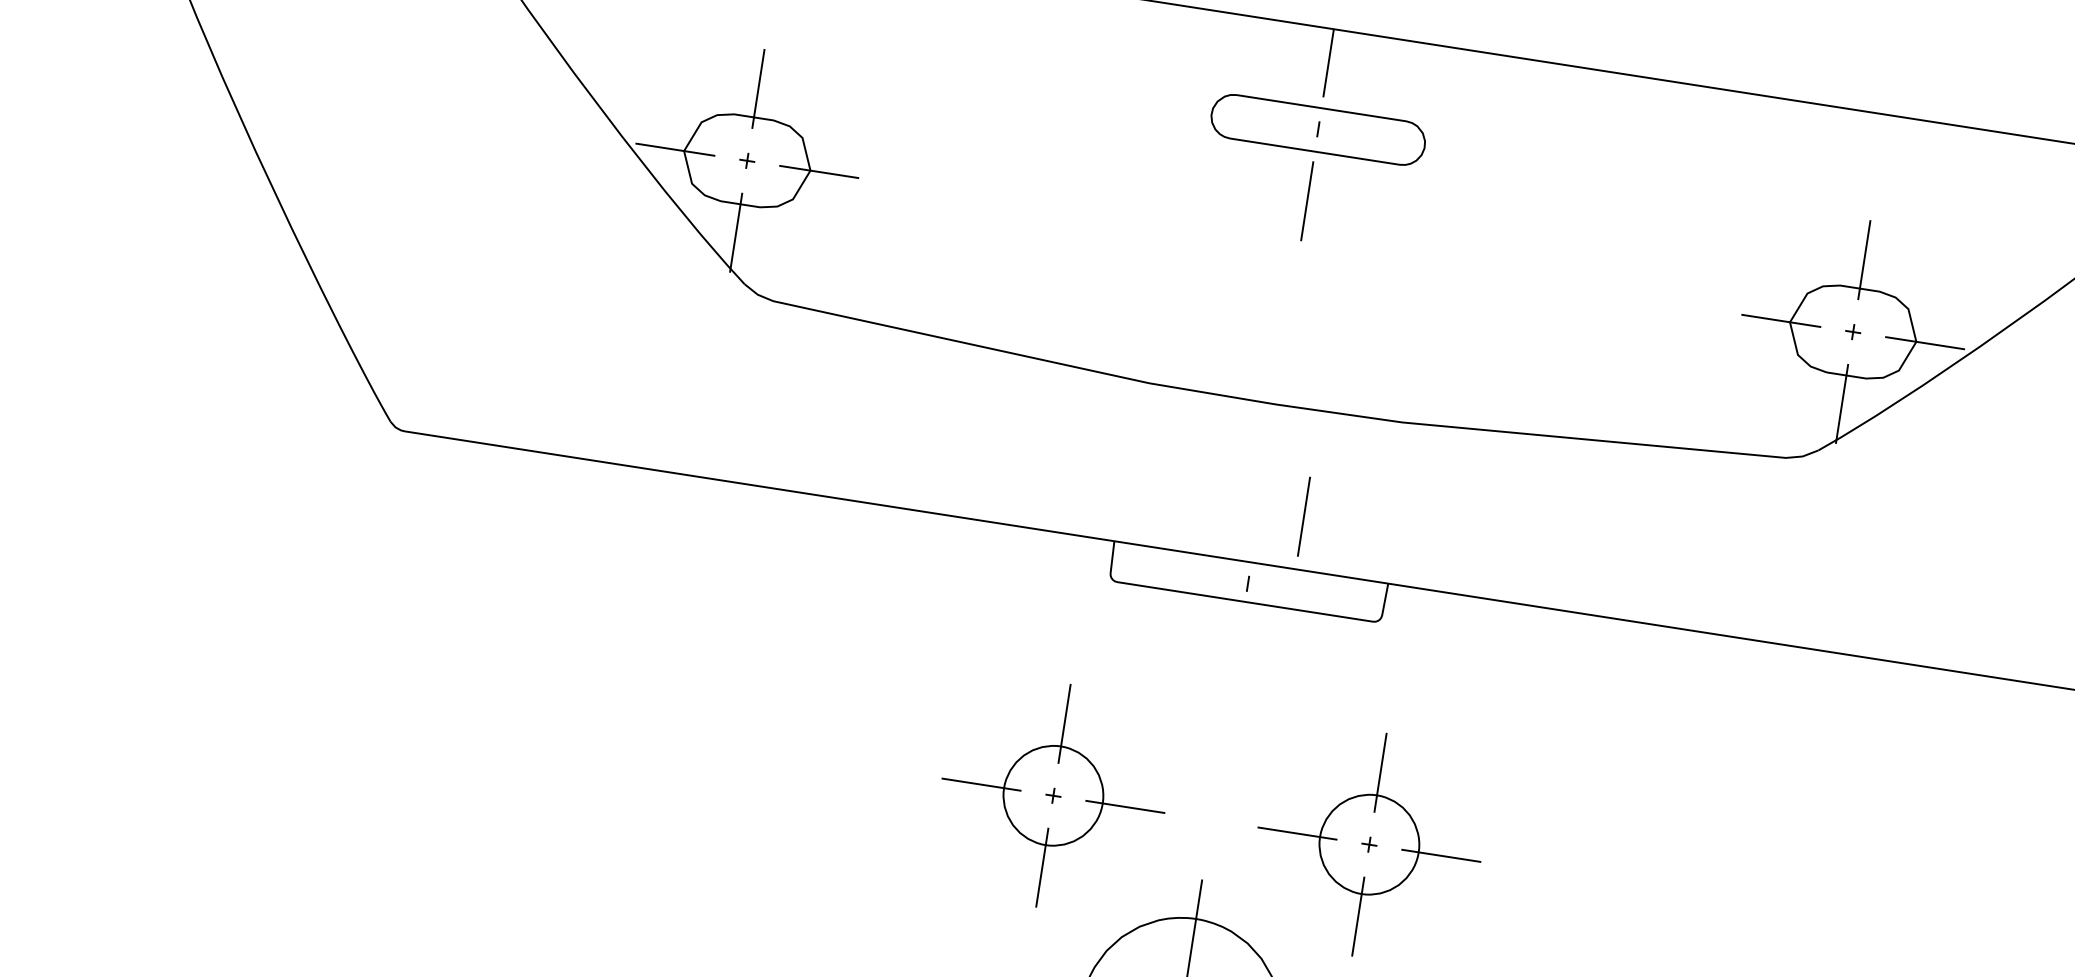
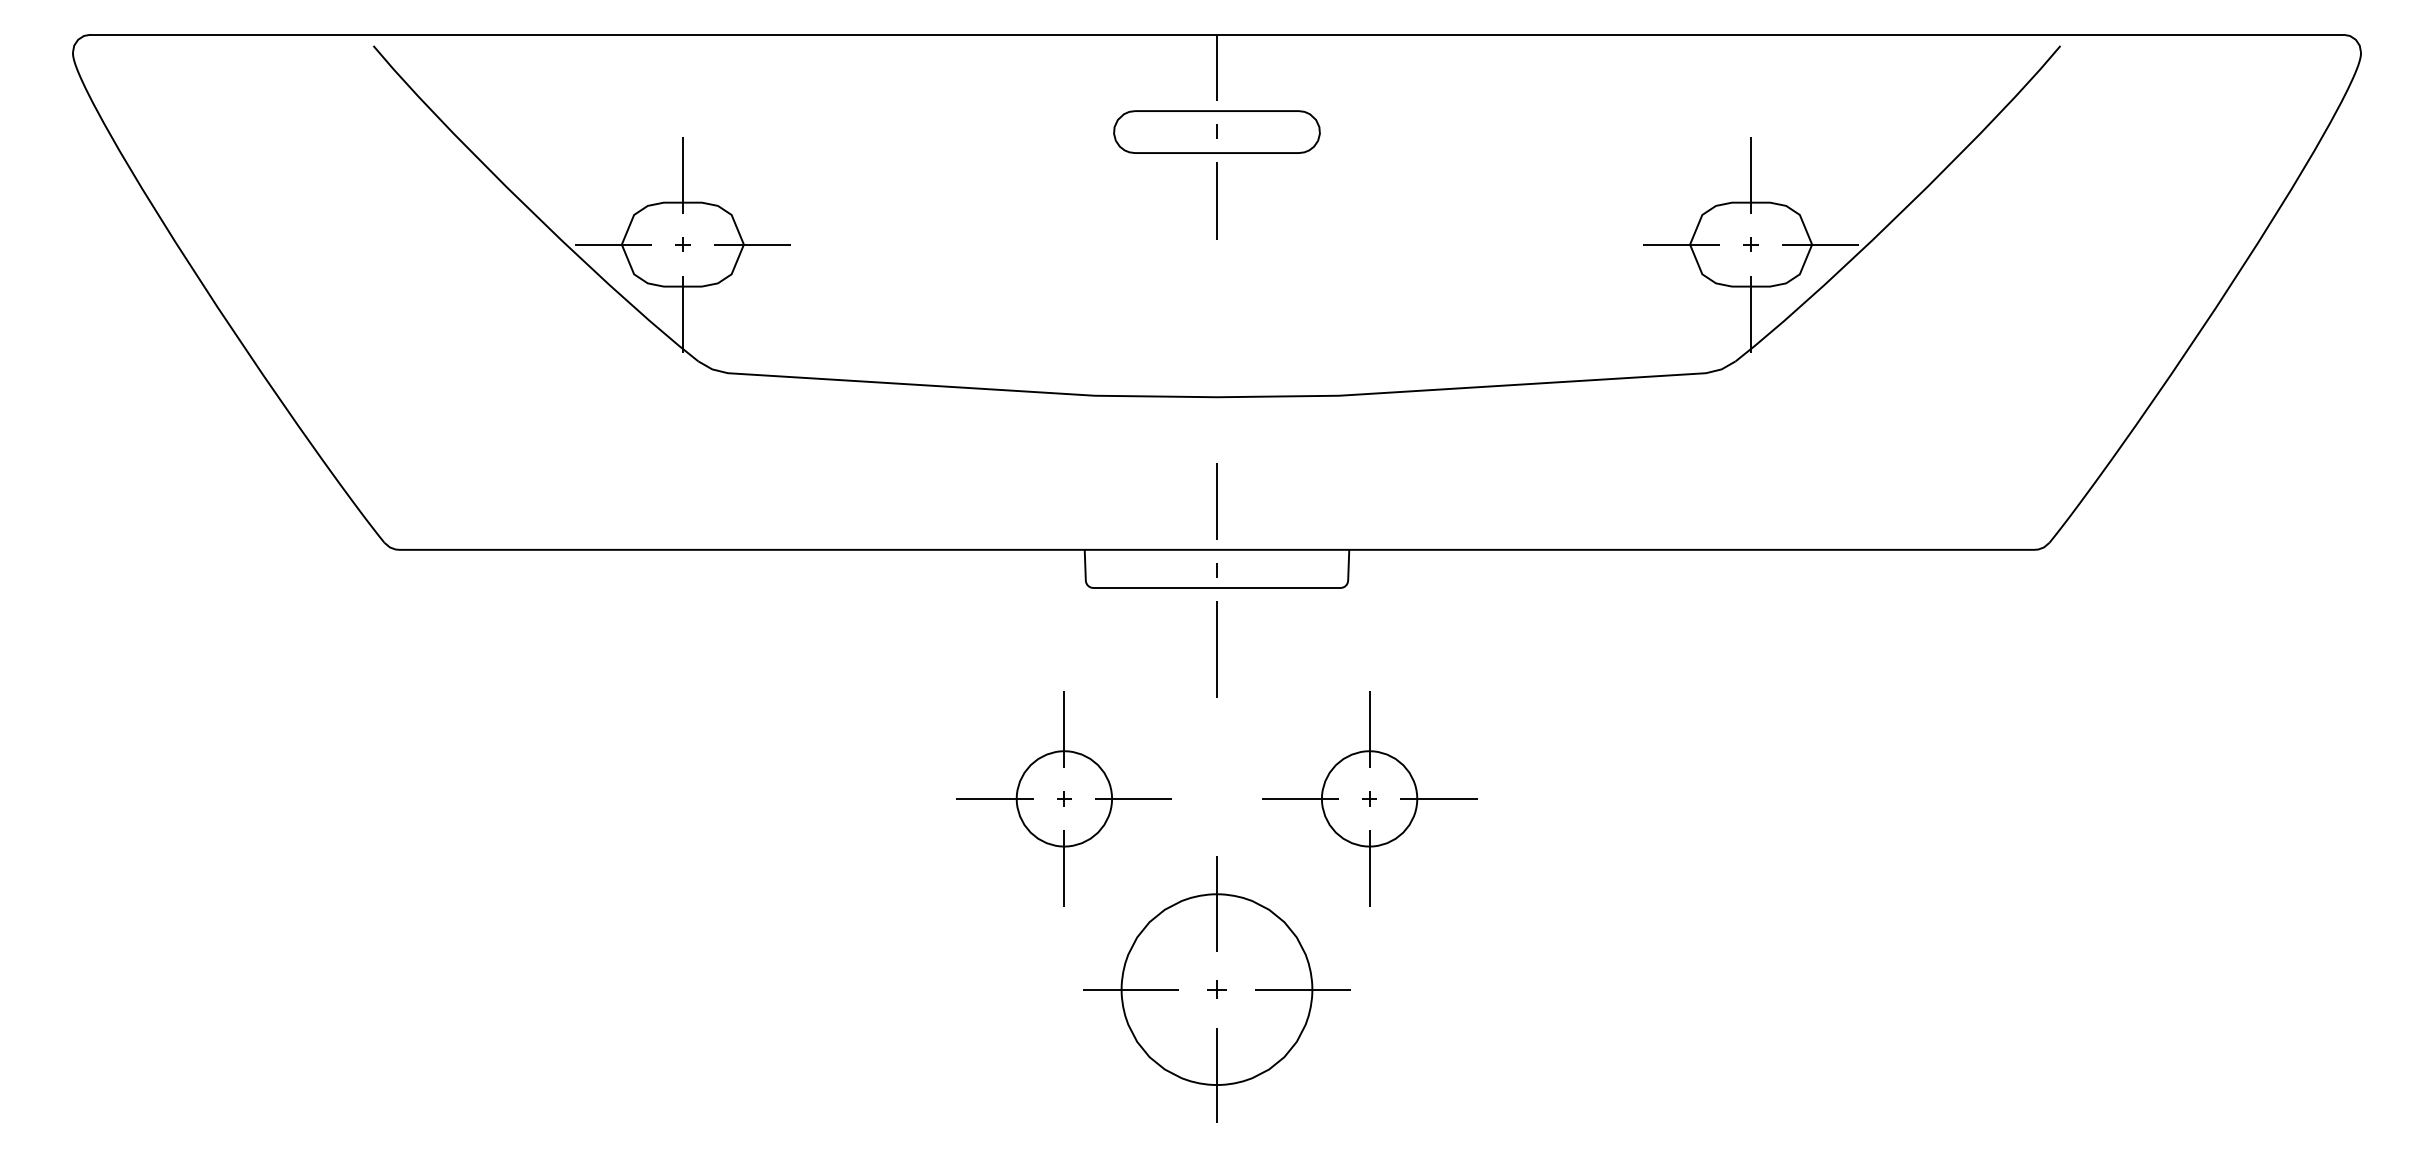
line: (1303, 517) -> (1216, 501), moved
line: (1234, 665) -> (1216, 649), added

